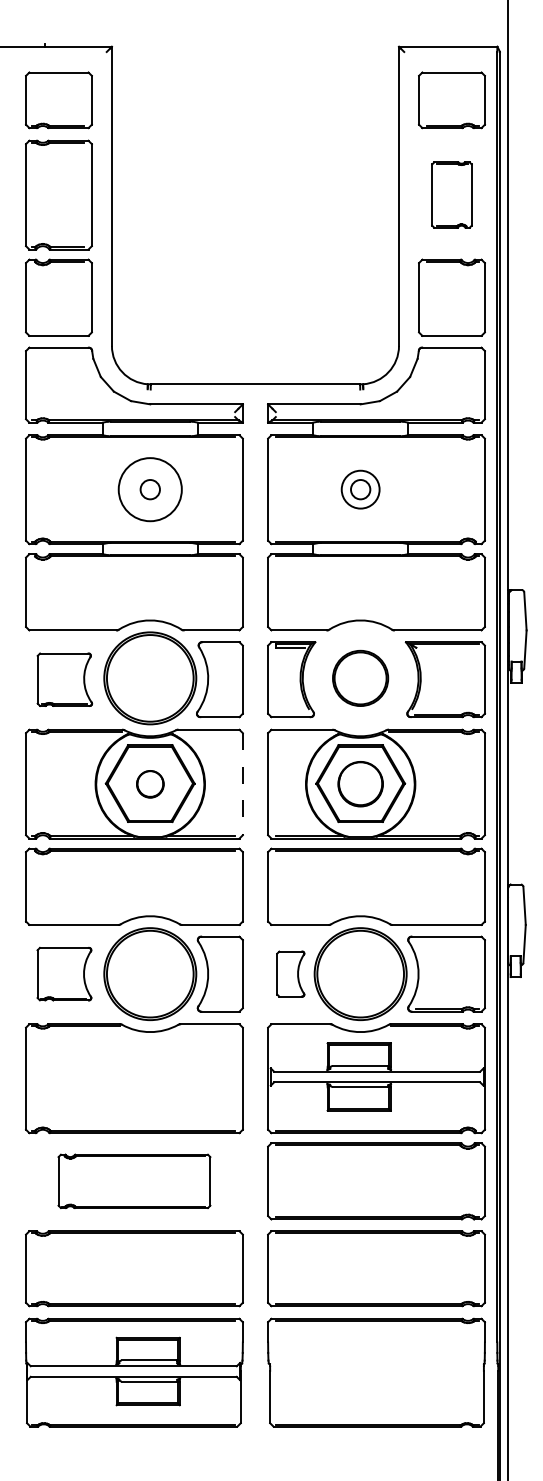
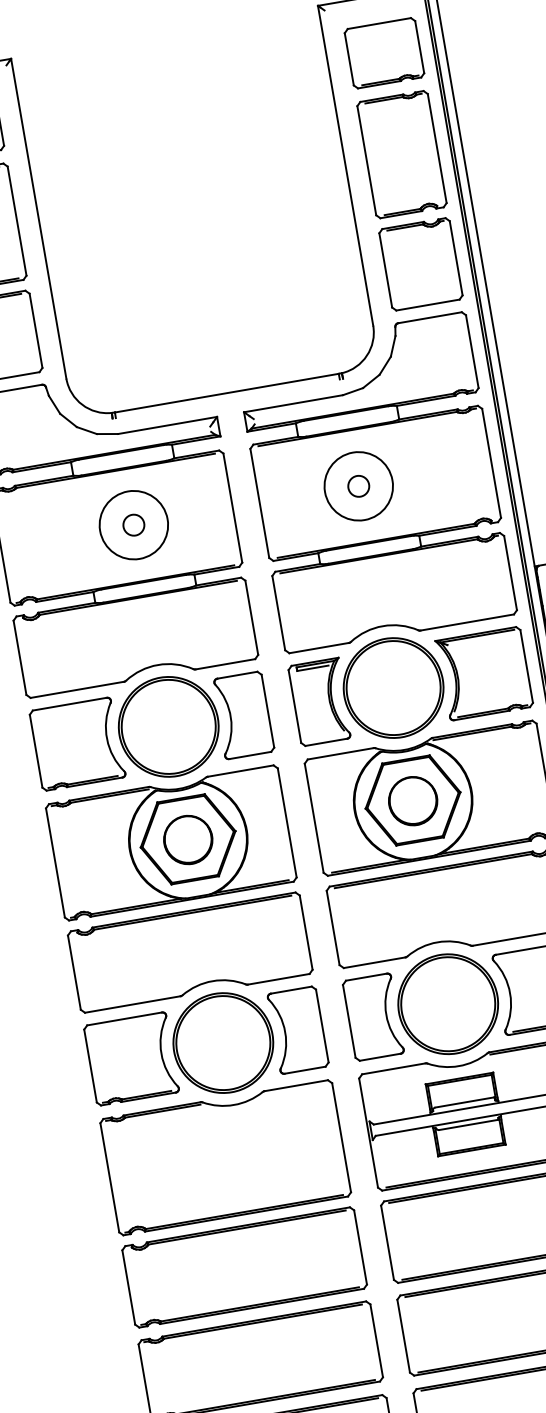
part: (451, 194) -> (401, 154), size x1.67
circle: (360, 489) -> (358, 486), size x1.67
part: (360, 678) -> (393, 688), size x1.67
part: (64, 679) -> (77, 743), size x1.43
circle: (150, 784) -> (188, 840), size x1.67
line: (242, 784) -> (286, 823), dashed -> solid
part: (64, 973) -> (131, 1058), size x1.43
part: (290, 973) -> (373, 1016), size x1.67
part: (134, 1181) -> (244, 1267), size x1.43

